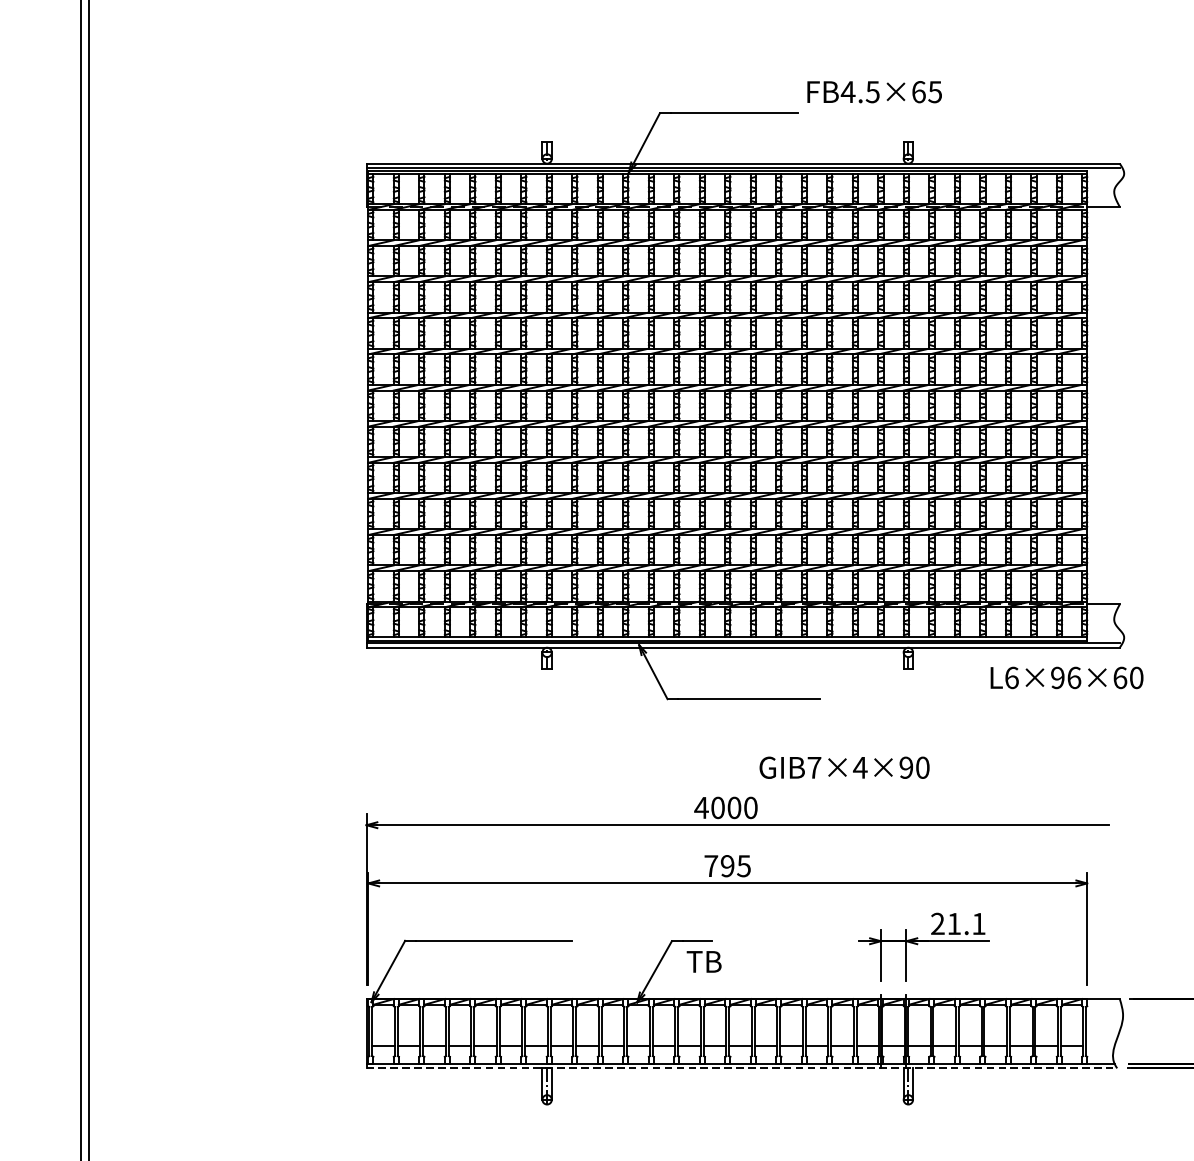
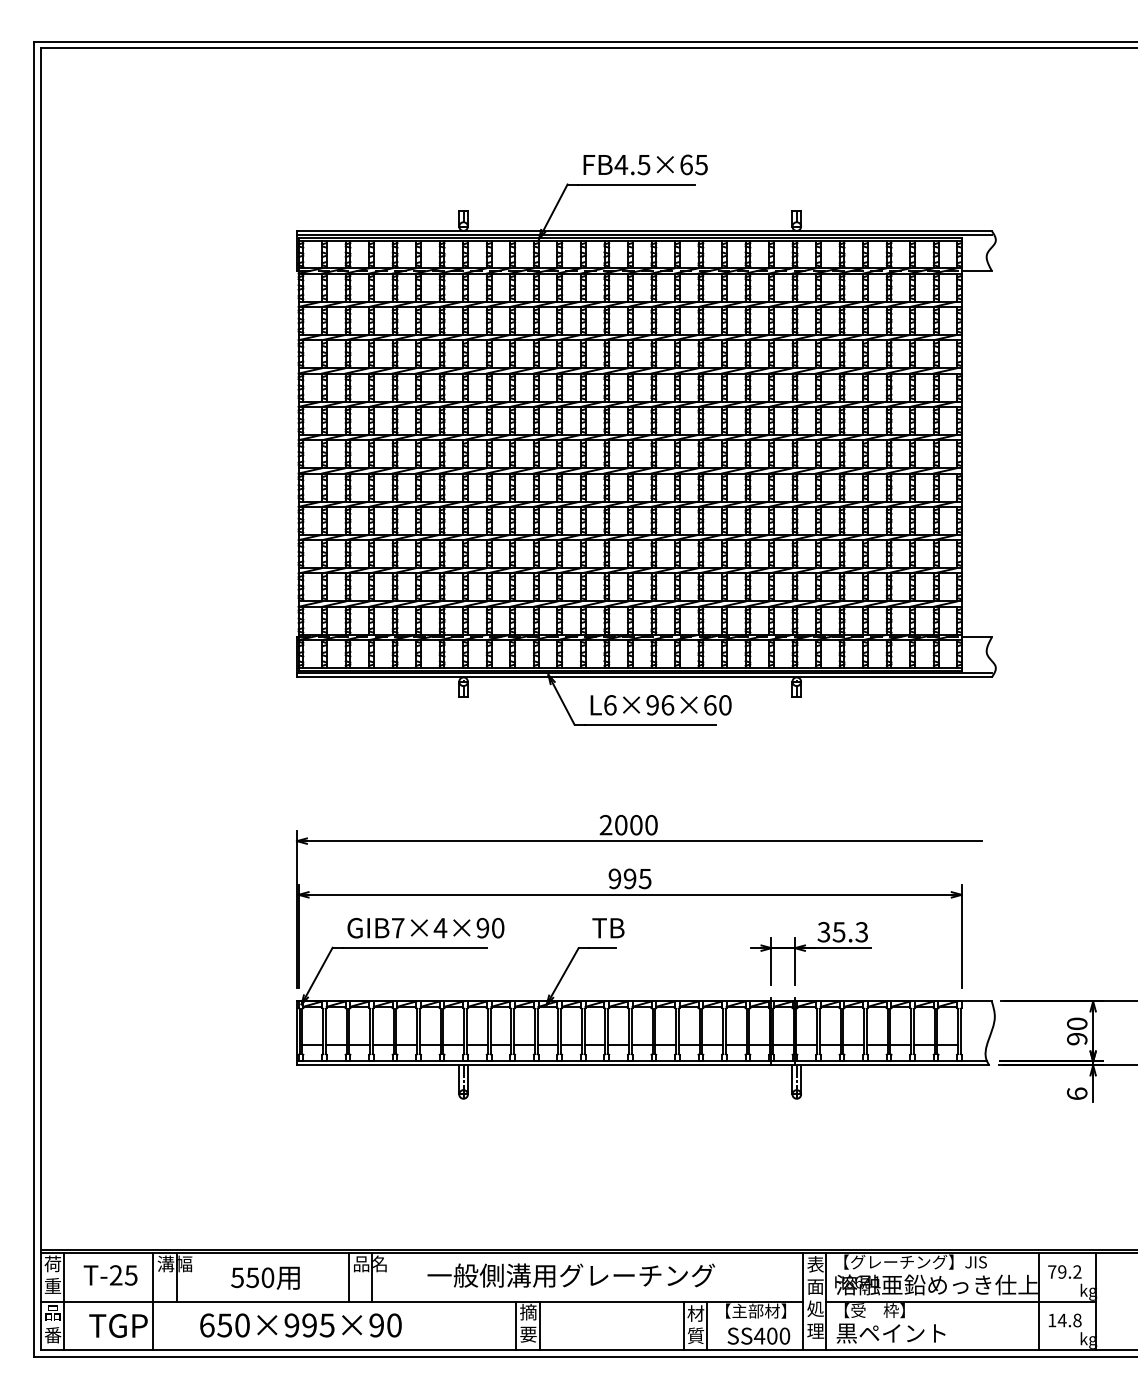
text: (874, 91) -> (645, 164), moved
text: (1066, 678) -> (660, 705), moved
text: (844, 767) -> (425, 927), moved
text: (700, 807) -> (605, 824), 4000 -> 2000
text: (710, 865) -> (614, 878), 795 -> 995
text: (957, 924) -> (842, 932), 21.1 -> 35.3
text: (704, 962) -> (608, 928), moved
line: (742, 1068) -> (643, 1065), dashed -> solid

